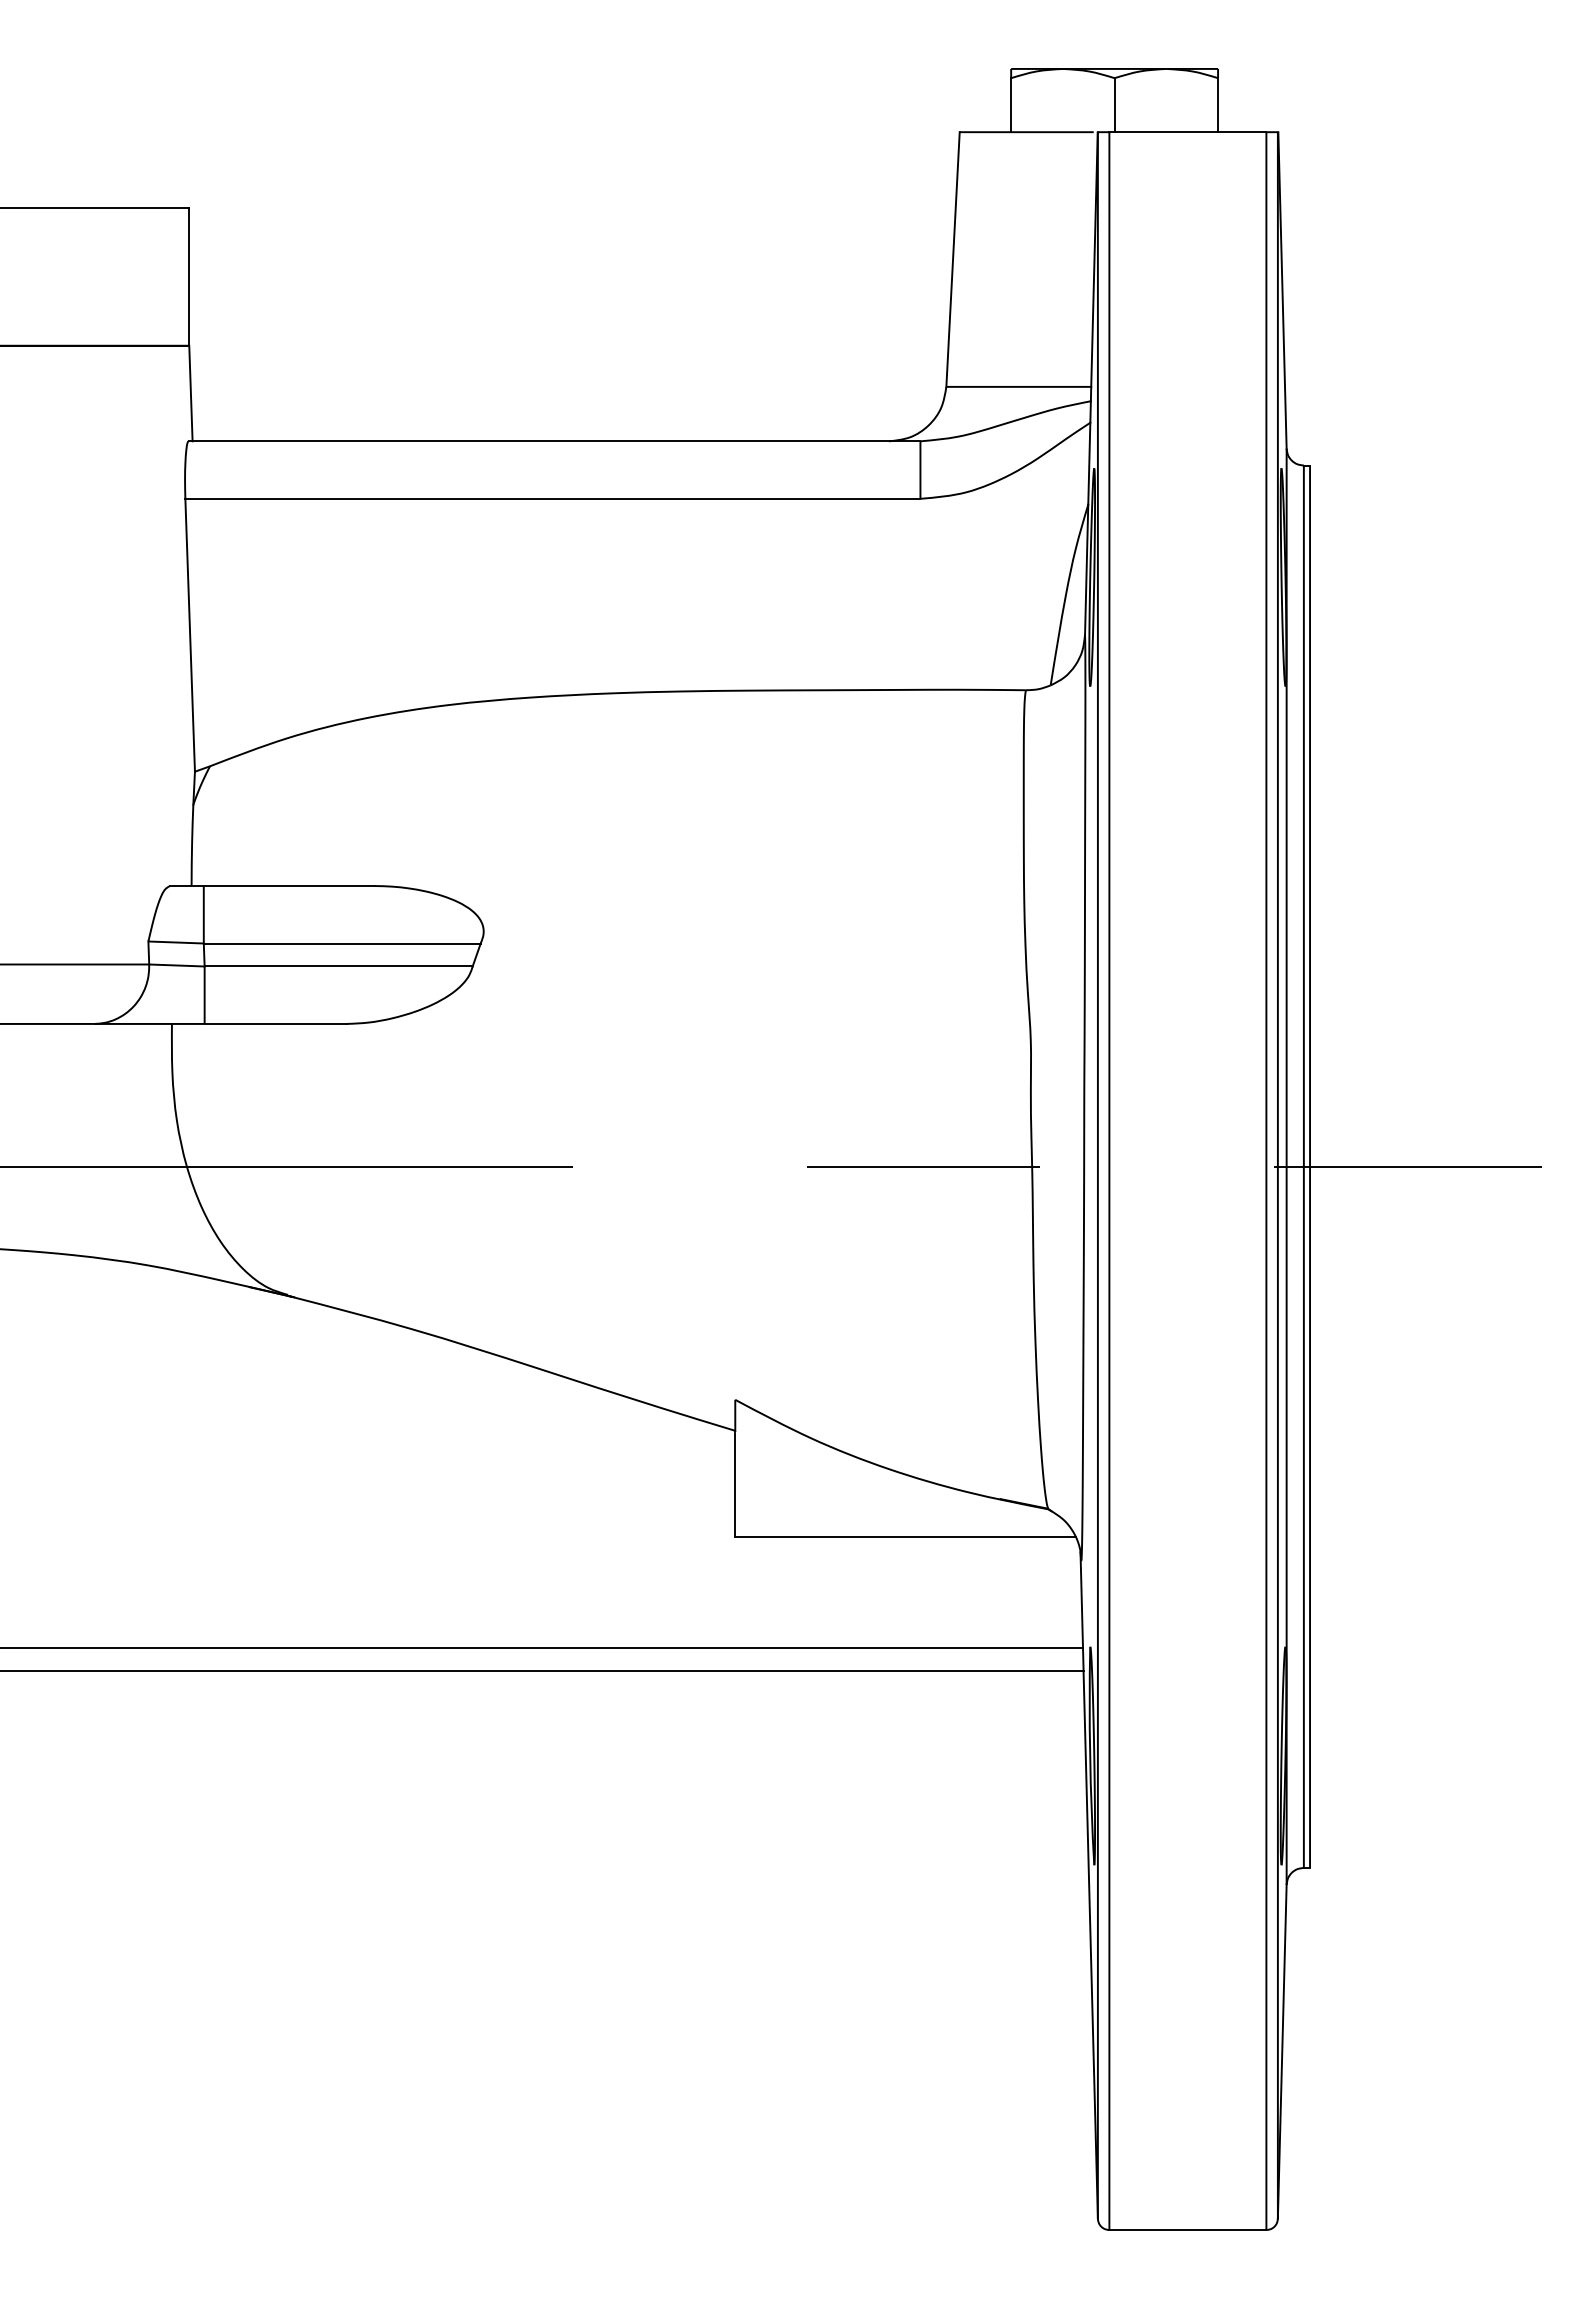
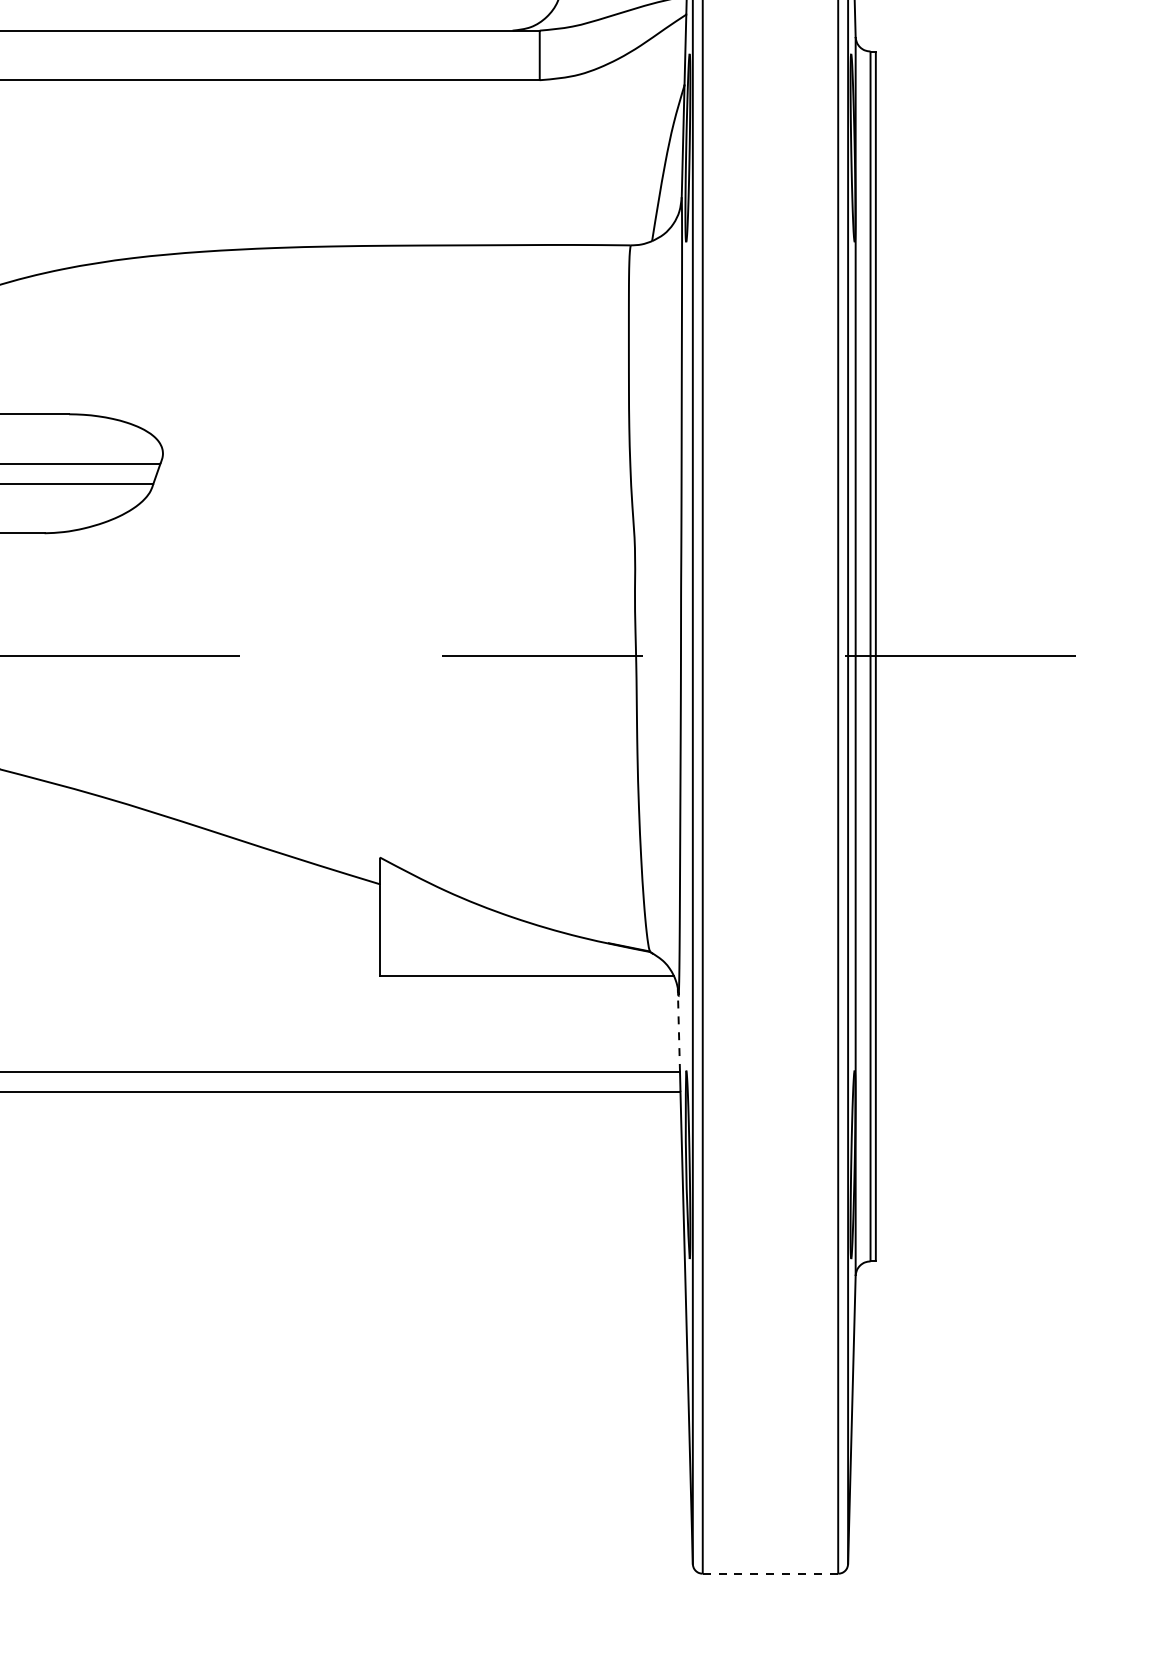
line: (1081, 1599) -> (678, 1029), solid -> dashed
line: (1187, 2230) -> (770, 1574), solid -> dashed

